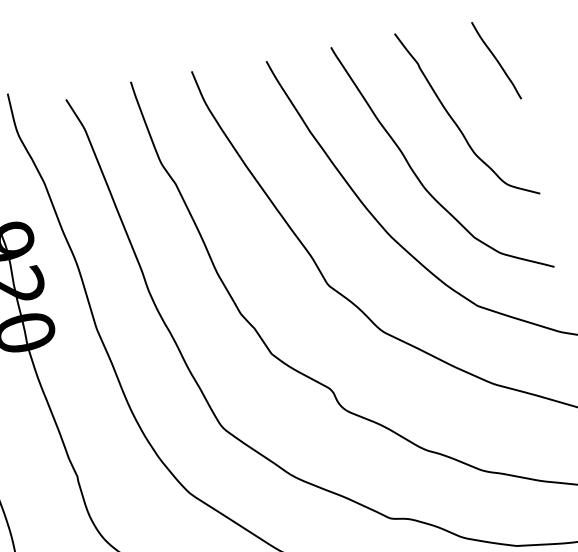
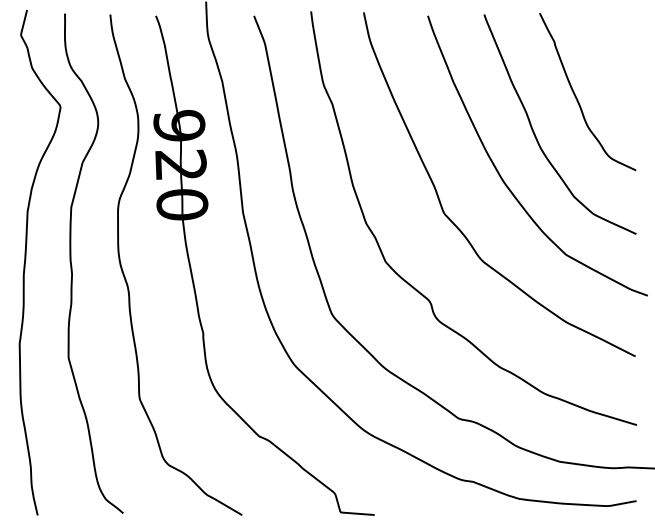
curve: (496, 60) -> (620, 51), removed

